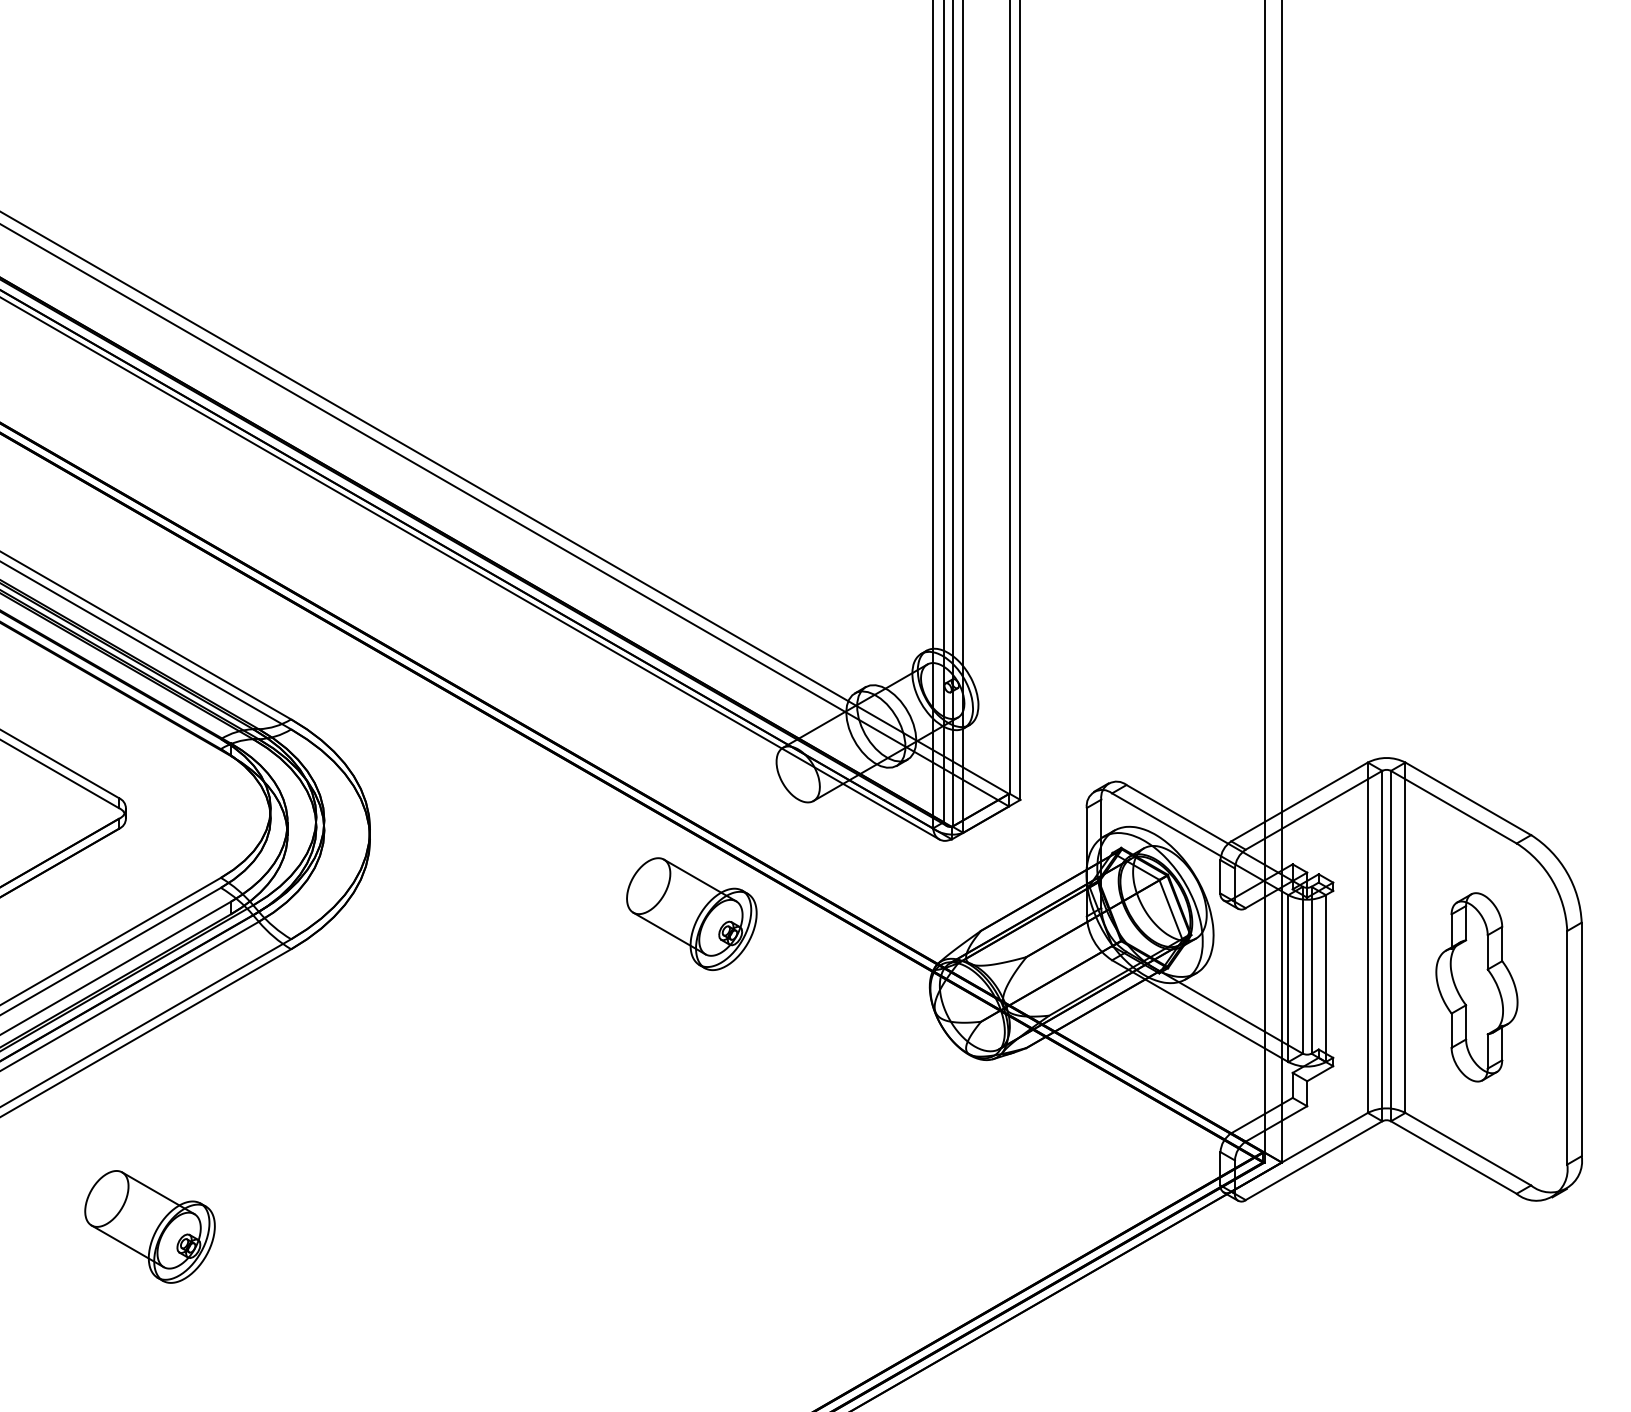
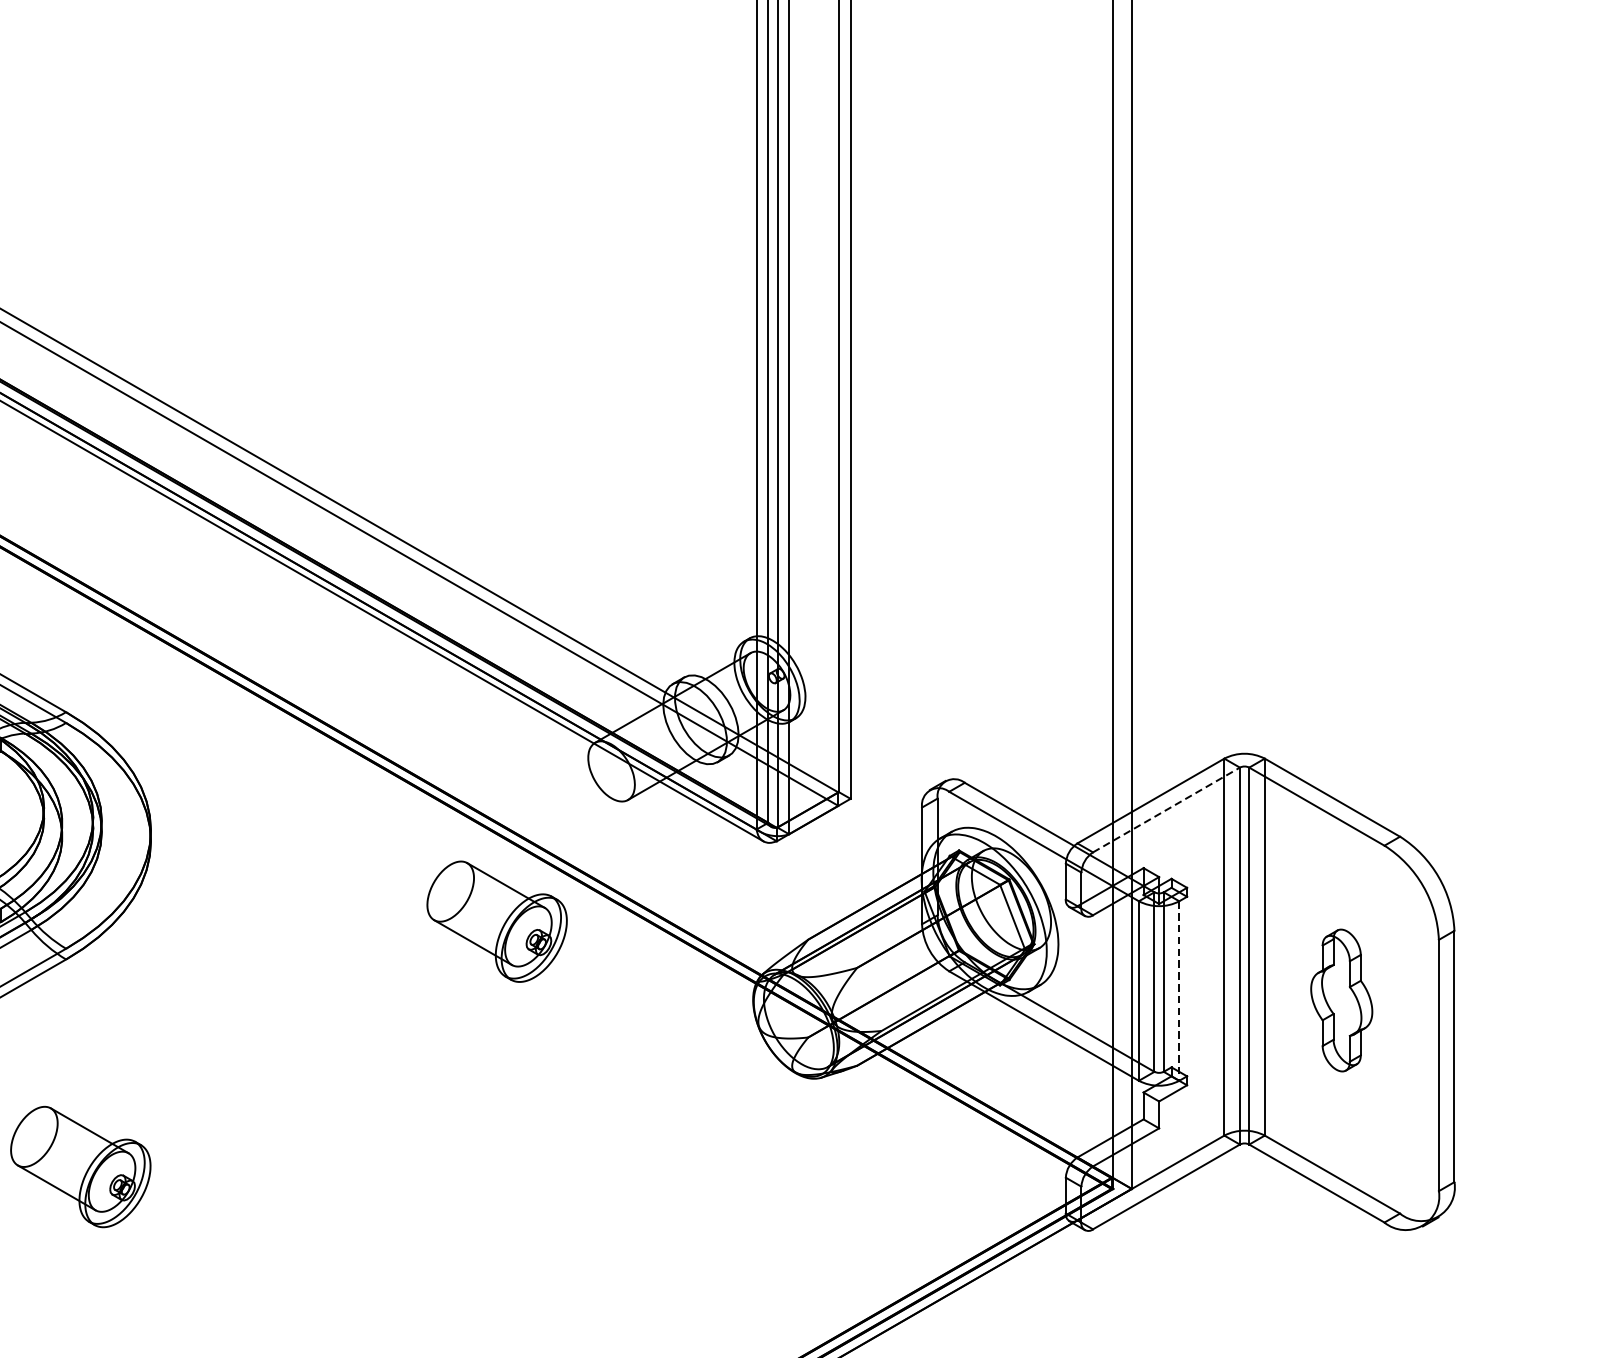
line: (1314, 810) -> (1166, 810), solid -> dashed
line: (1325, 979) -> (1178, 992), solid -> dashed
part: (1476, 987) -> (1341, 1000), size x0.7
part: (304, 1141) -> (80, 1166), added

